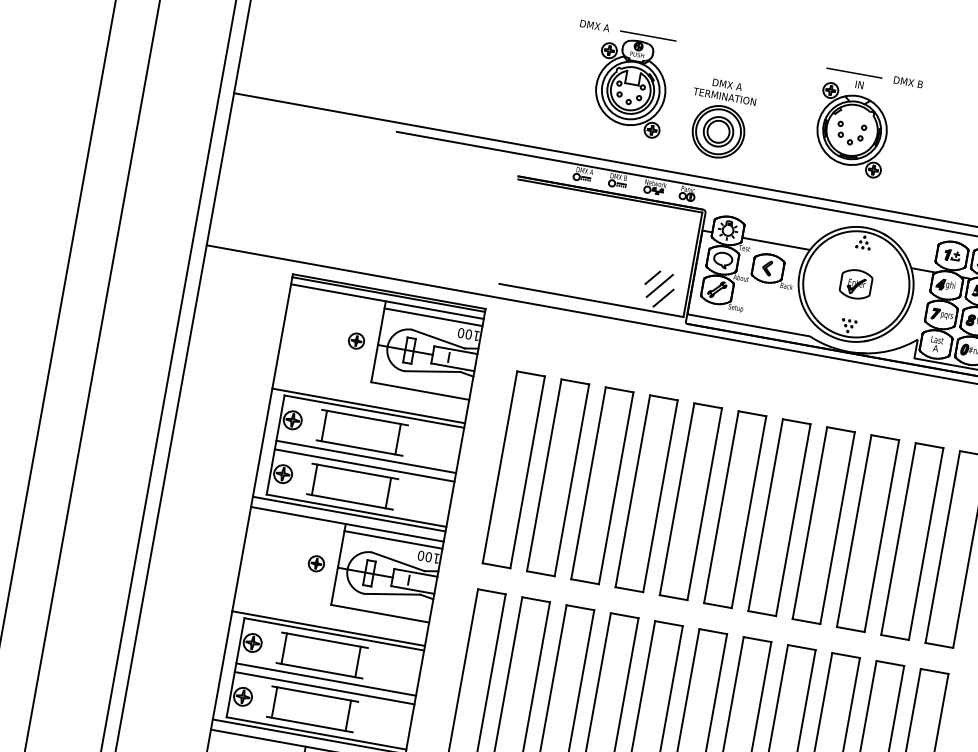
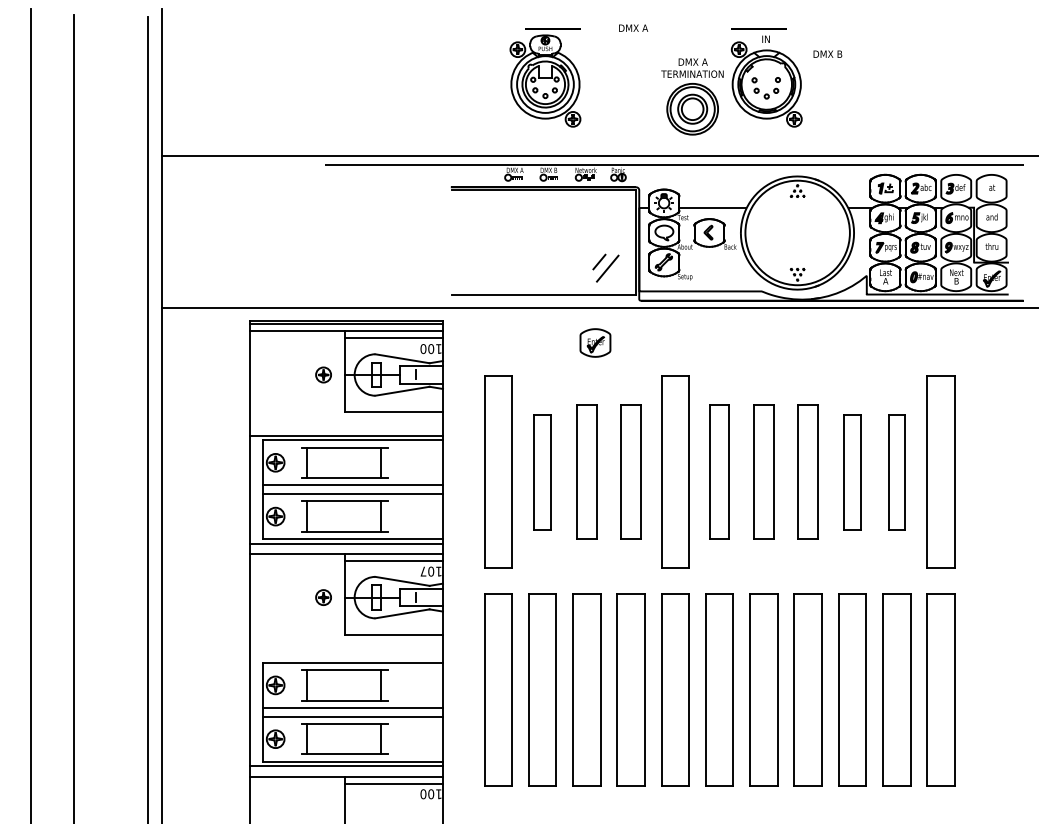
text: (595, 25) -> (633, 27), moved
text: (908, 81) -> (827, 53), moved
part: (720, 119) -> (692, 96), moved
part: (856, 283) -> (595, 342), moved
line: (663, 297) -> (613, 279), removed
part: (558, 477) -> (542, 471), size x0.6
part: (602, 484) -> (586, 471), size x0.7
part: (646, 492) -> (630, 471), size x0.7
part: (735, 508) -> (719, 471), size x0.7
part: (779, 516) -> (763, 471), size x0.7
part: (823, 524) -> (807, 471), size x0.7
part: (868, 532) -> (852, 471), size x0.6
part: (912, 540) -> (896, 471), size x0.6
text: (421, 555) -> (423, 571), 100 -> 107
line: (328, 628) -> (346, 658), removed

